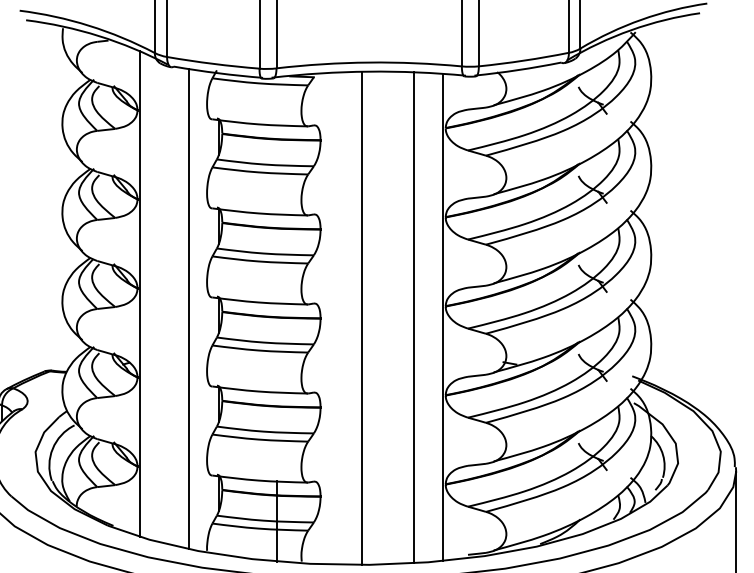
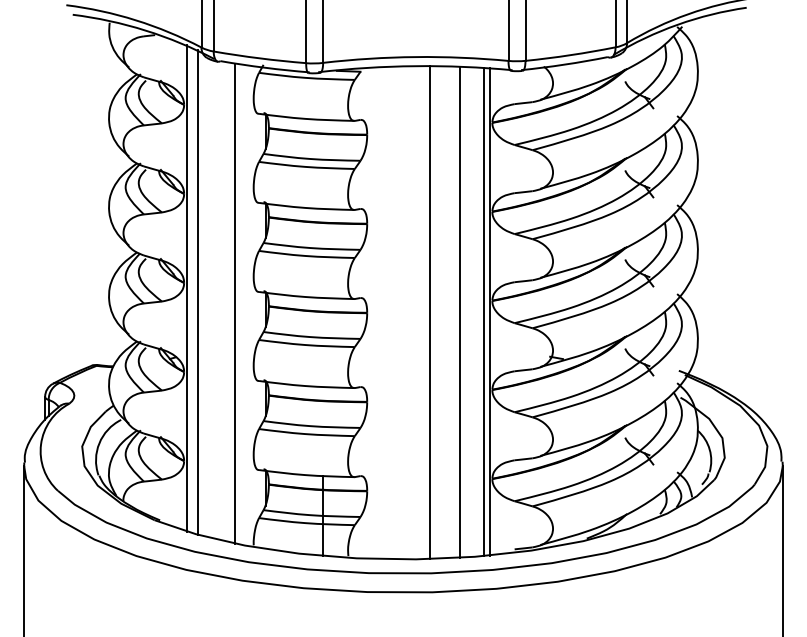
line: (151, 297) -> (198, 292), added
line: (436, 316) -> (483, 311), added
line: (362, 317) -> (430, 312), moved

